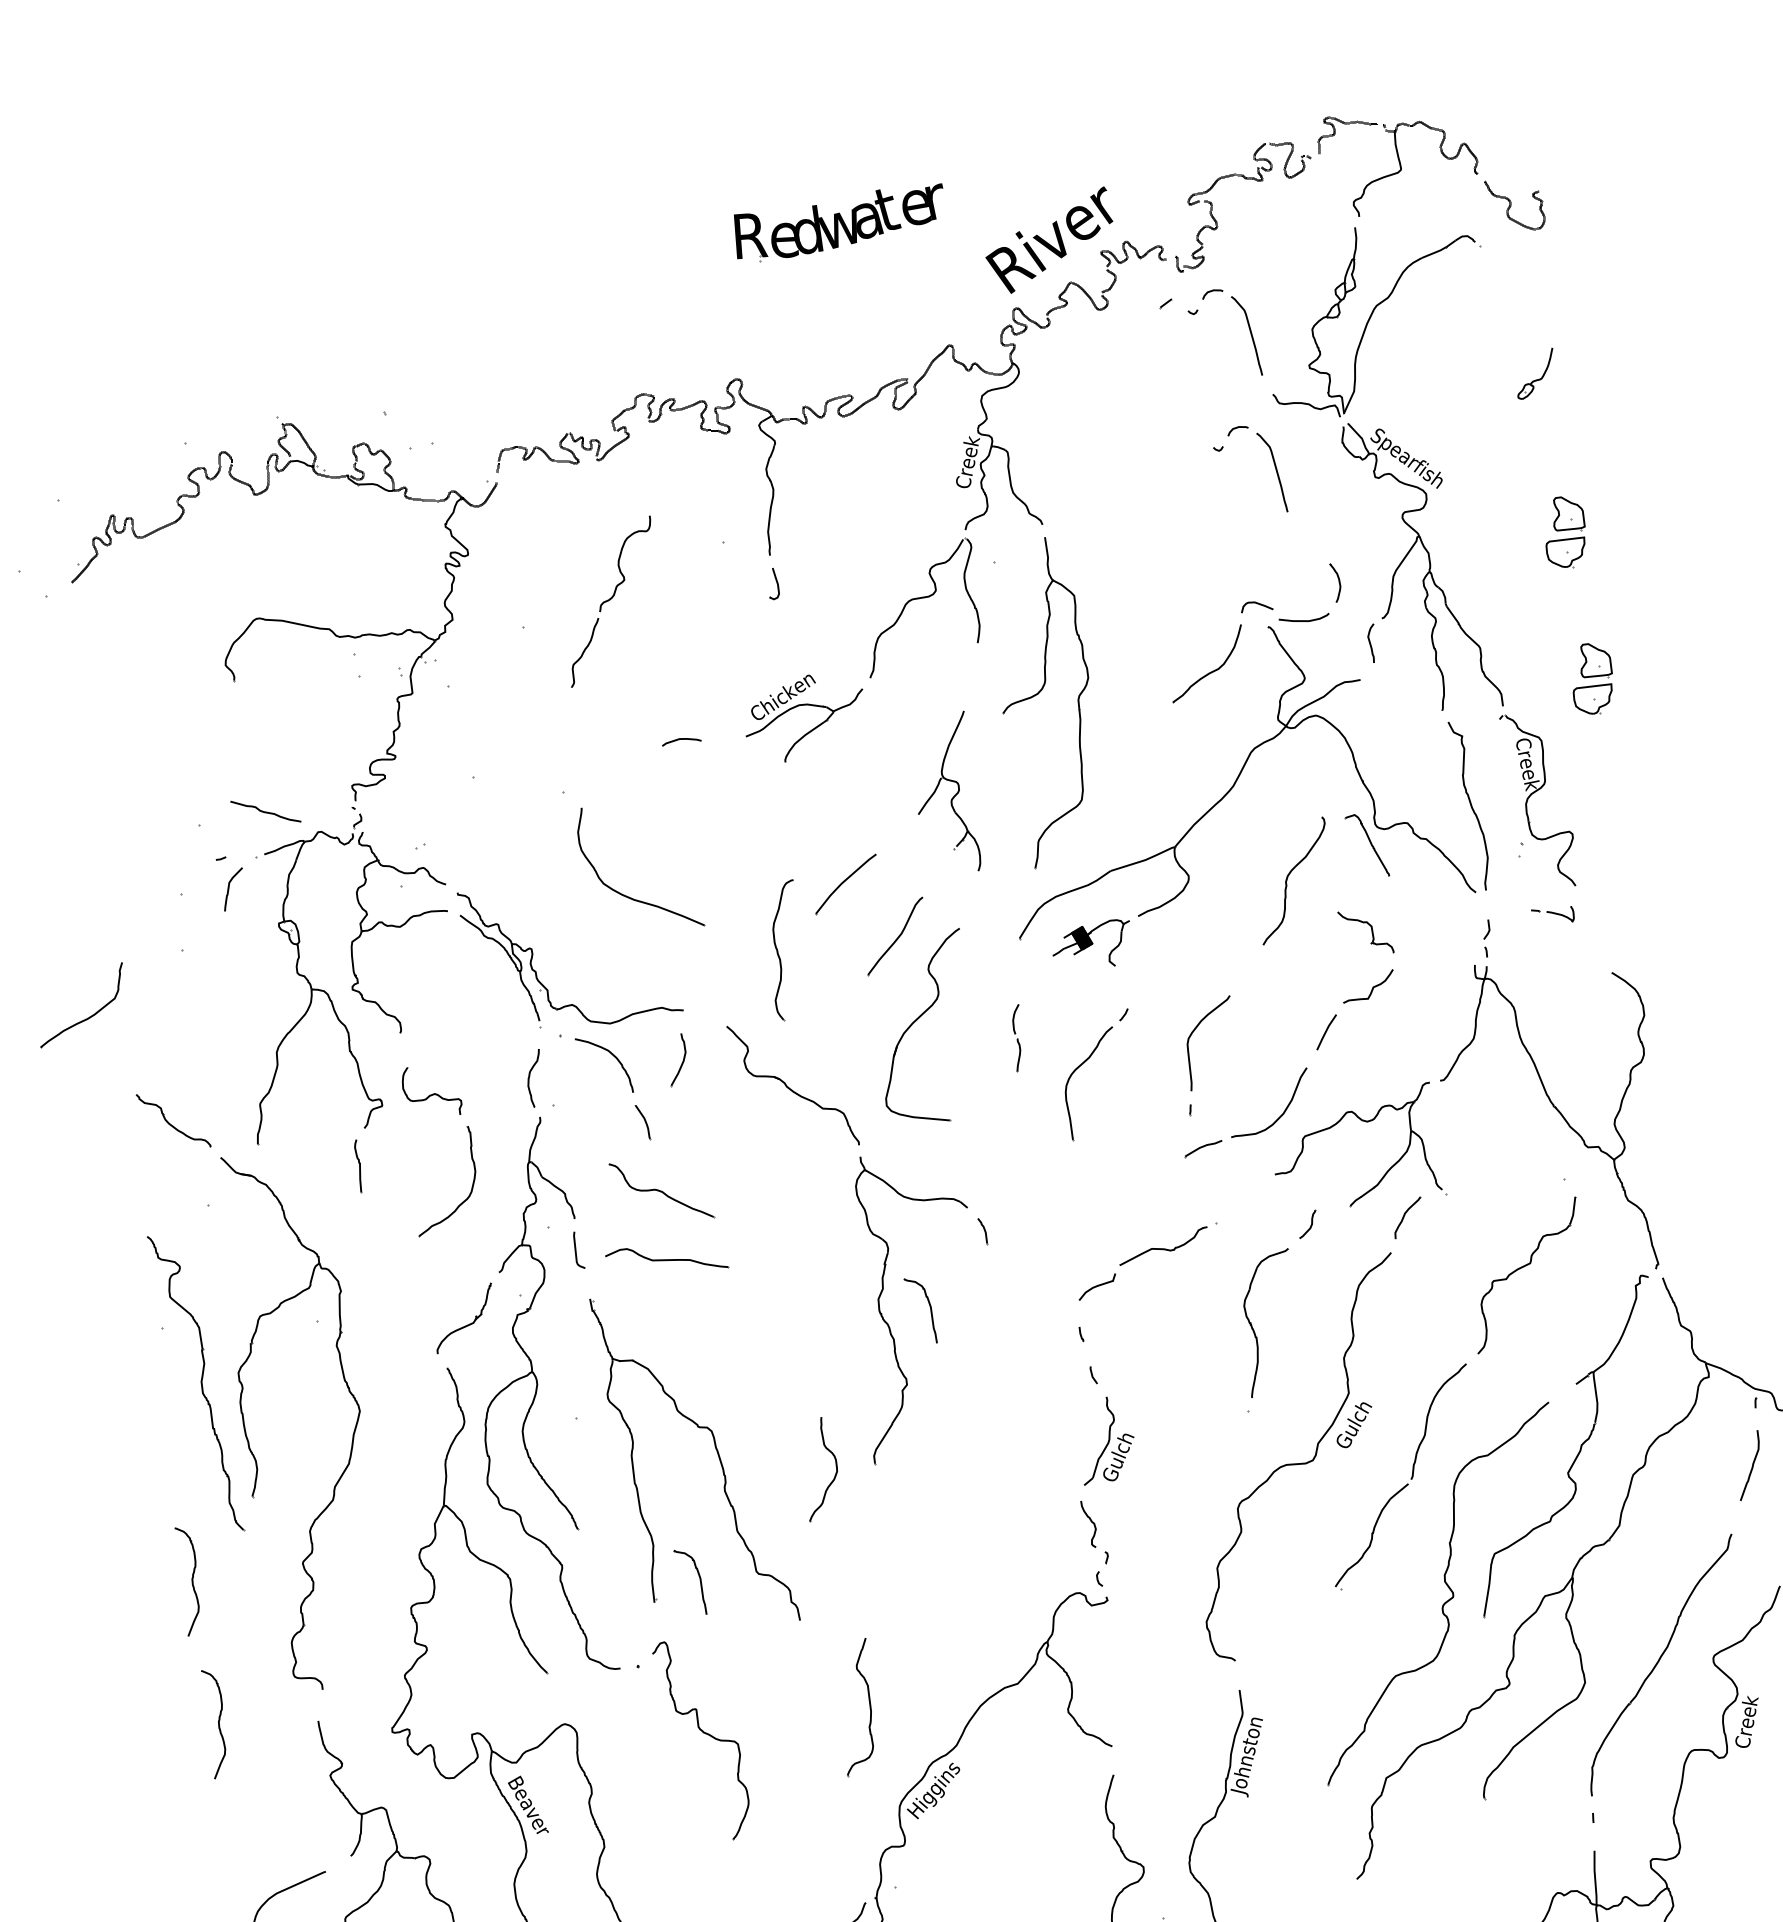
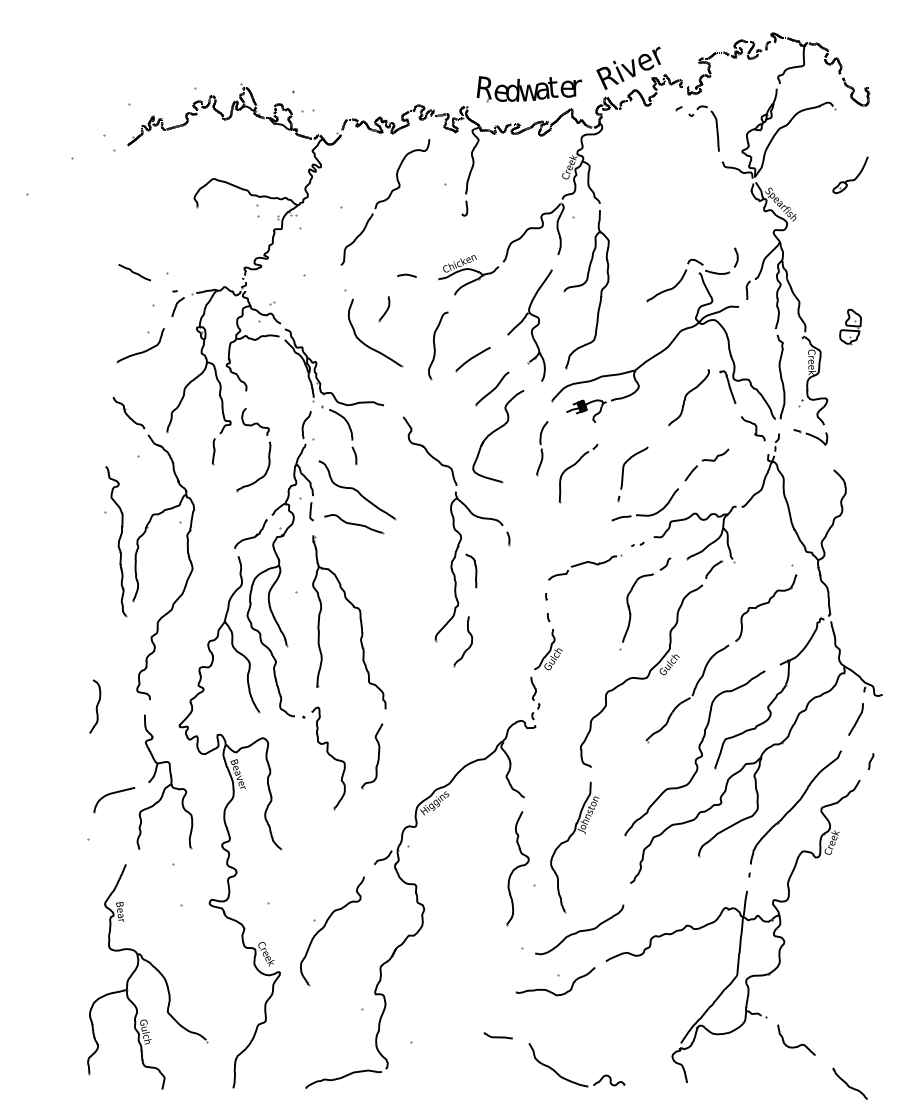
part: (840, 222) -> (529, 89), moved
part: (1535, 374) -> (850, 175), size x1.67
part: (1270, 456) -> (715, 191), removed
part: (1564, 531) -> (850, 253), removed
part: (611, 601) -> (385, 202), size x1.67
part: (946, 795) -> (529, 325), size x1.43
curve: (265, 811) -> (134, 272), moved
part: (1552, 915) -> (810, 437), size x1.67
part: (1366, 931) -> (753, 428), moved
part: (785, 949) -> (438, 345), moved
part: (85, 1017) -> (141, 351), moved
part: (1018, 1037) -> (542, 448), size x1.67
part: (677, 1061) -> (384, 309), moved
part: (662, 1191) -> (357, 490), size x1.67
part: (1244, 1193) -> (637, 543), added
part: (833, 1475) -> (469, 645), moved
curve: (191, 1579) -> (96, 635), removed
part: (690, 1580) -> (336, 680), removed
part: (857, 1707) -> (372, 756), moved

